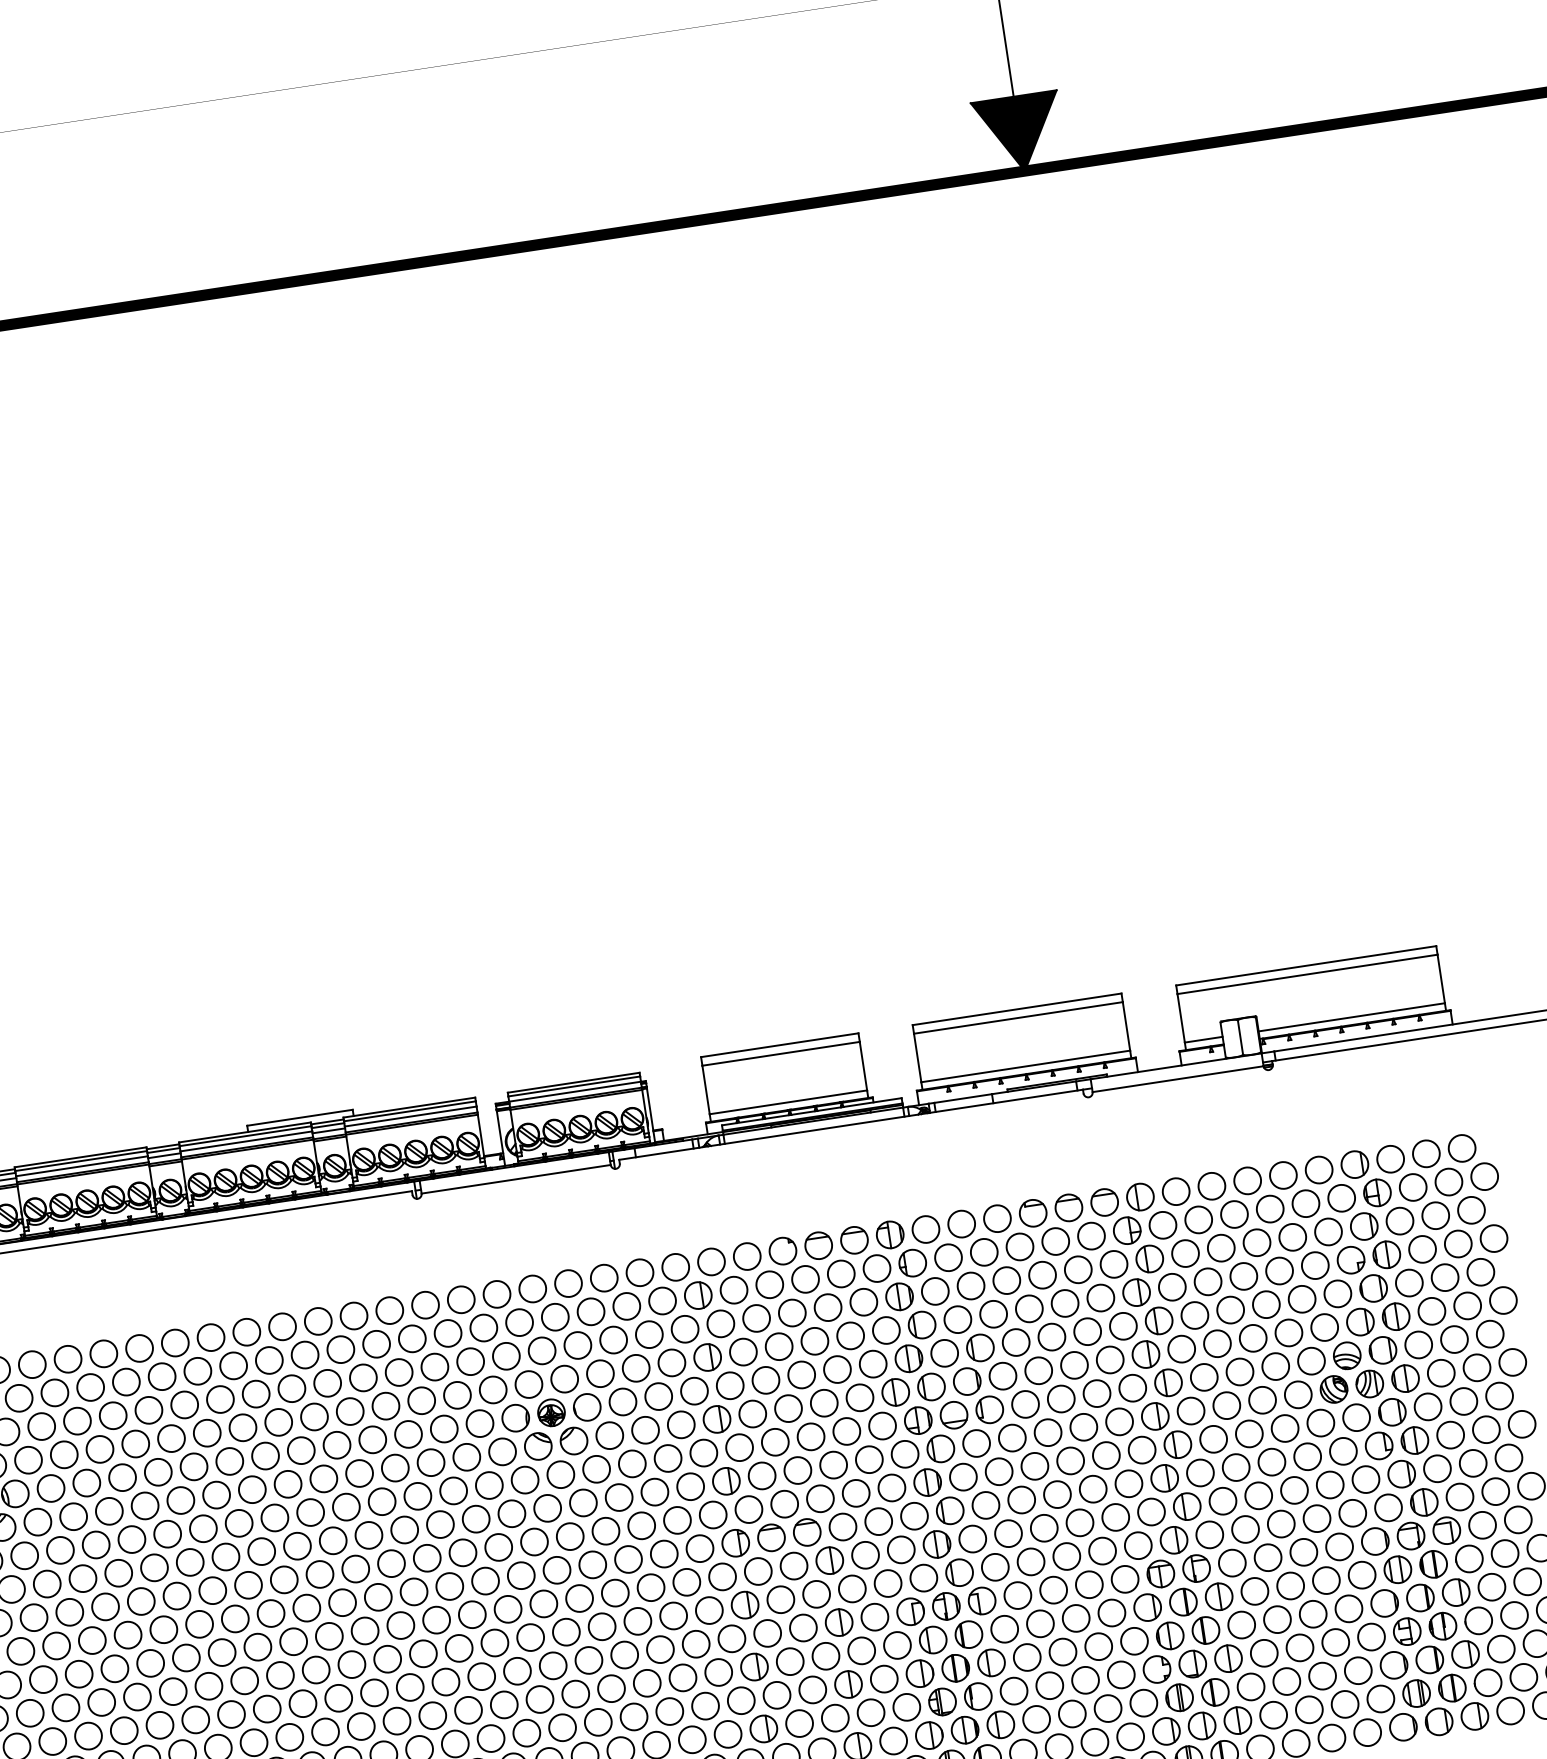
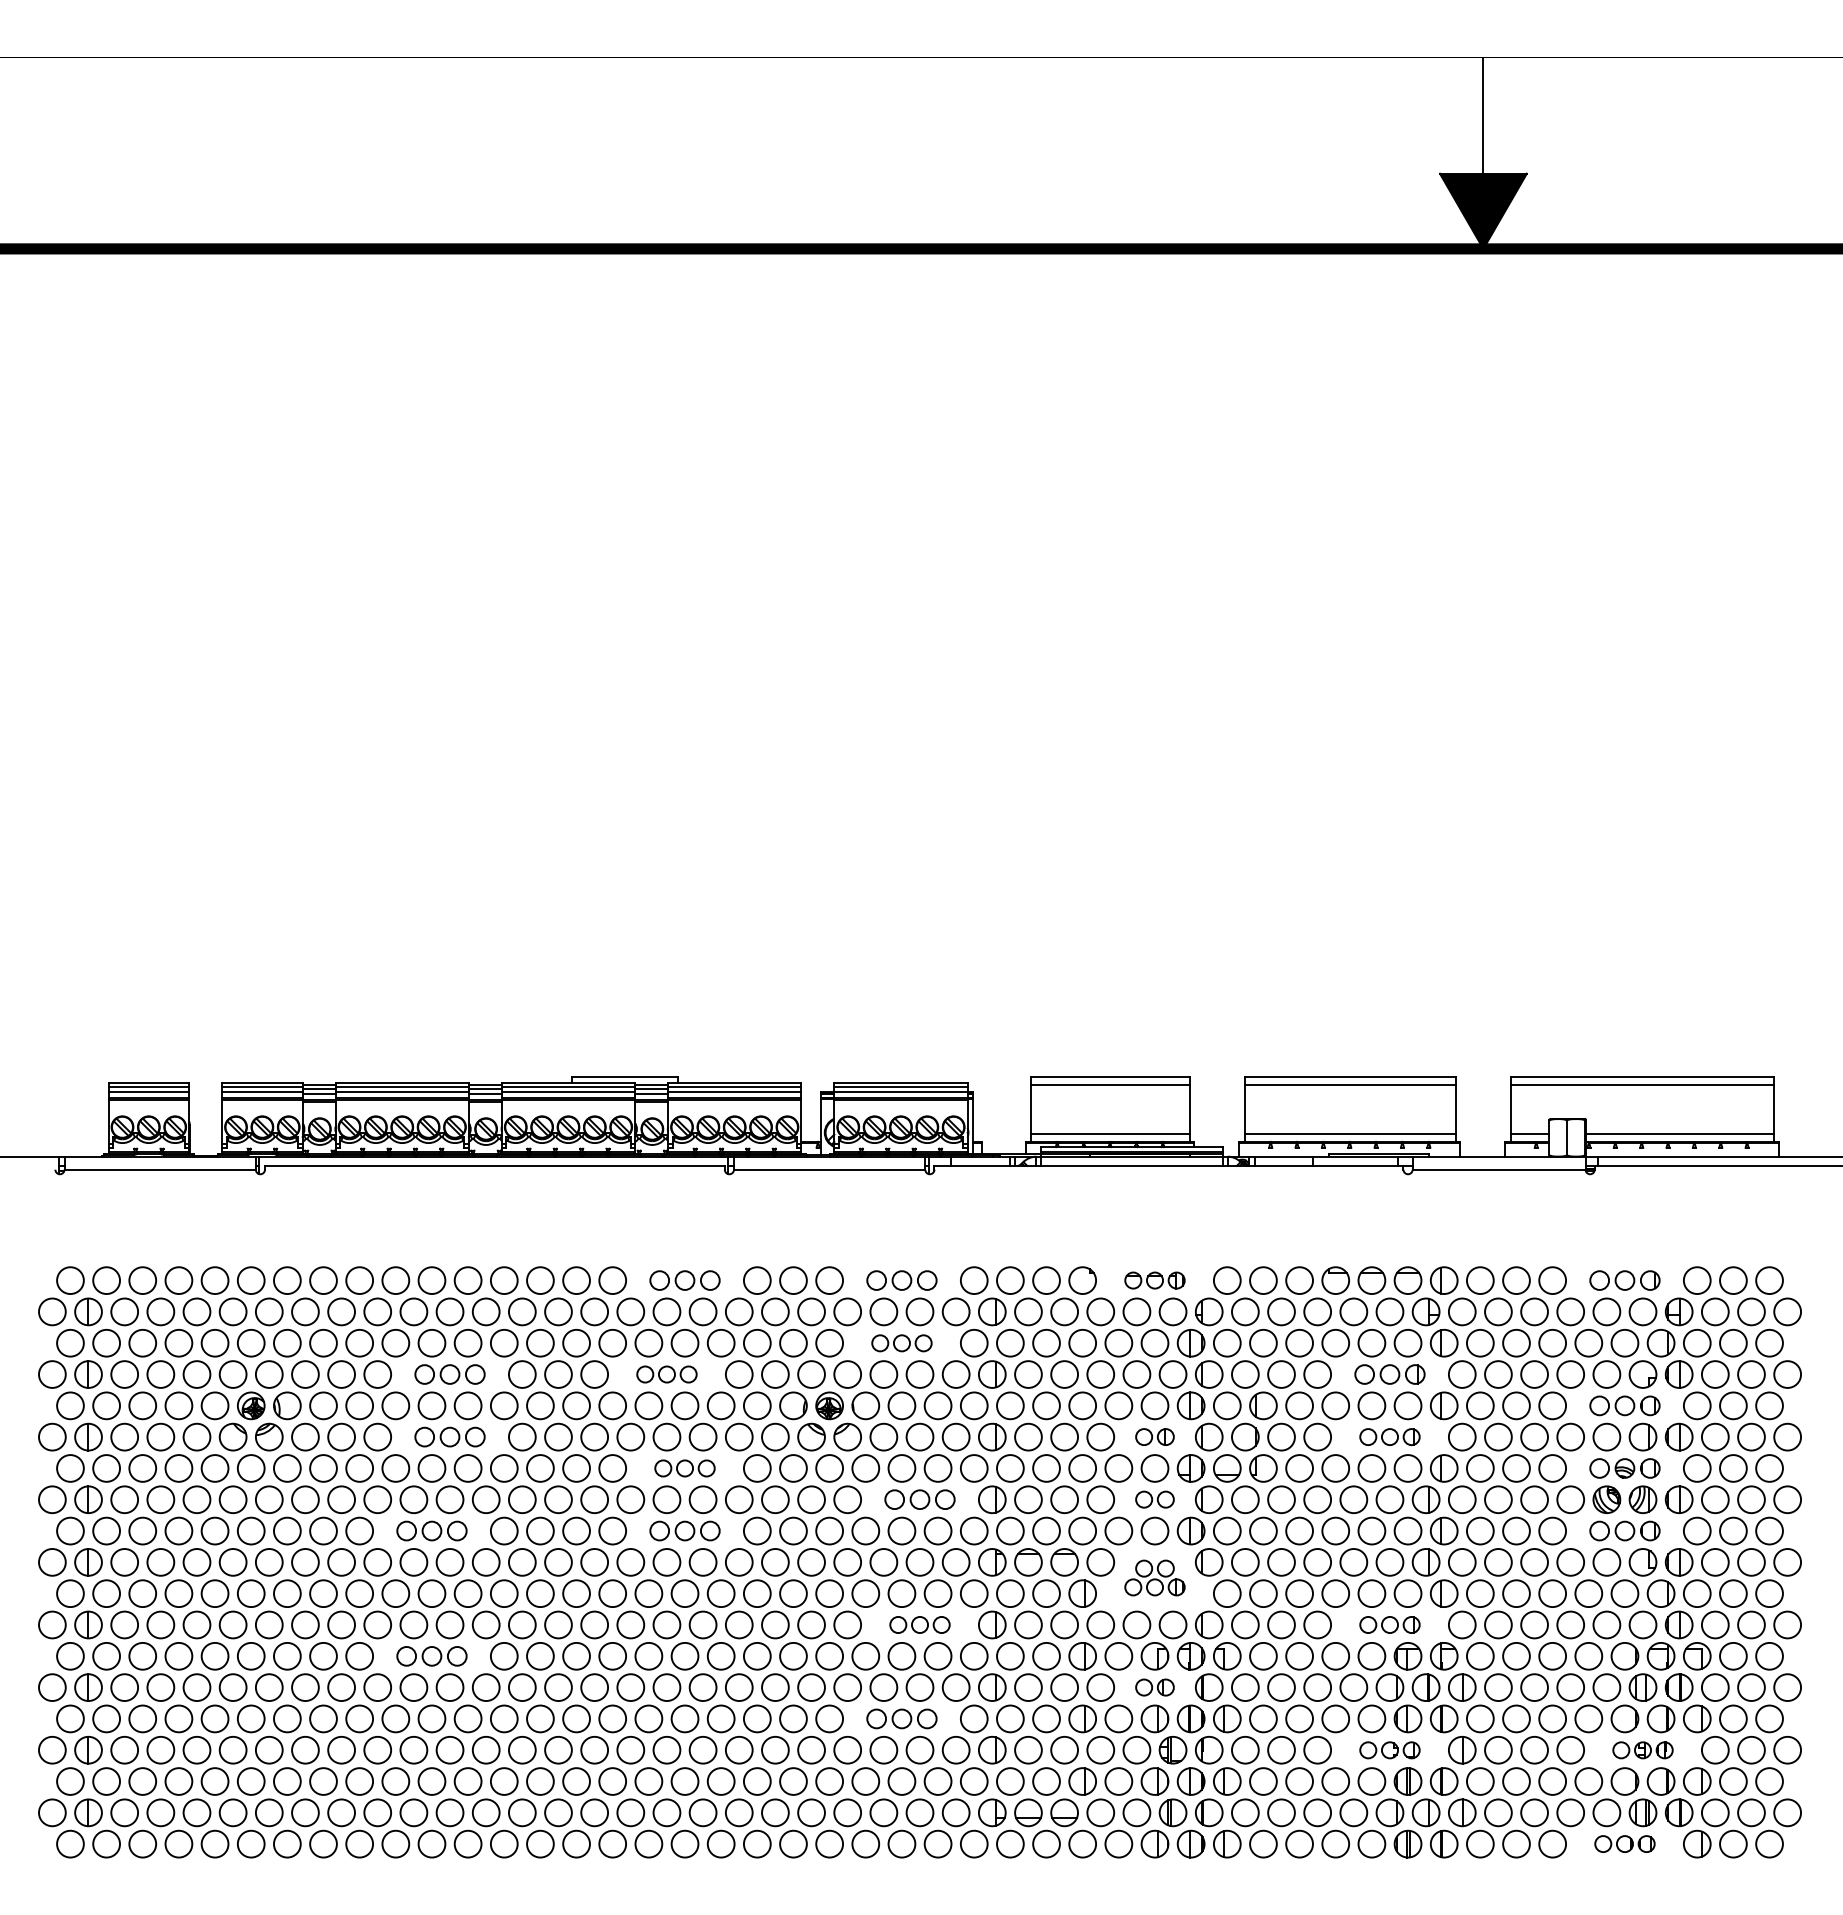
part: (1318, 1170) -> (1624, 1280), size x0.7
part: (853, 1240) -> (1154, 1280), size x0.6
part: (603, 1278) -> (901, 1280), size x0.7
part: (1337, 1293) -> (1624, 1405), size x0.7
part: (1100, 1298) -> (1389, 1374), size x0.7
part: (389, 1310) -> (684, 1280), size x0.7
part: (613, 1340) -> (901, 1343), size x0.6
part: (1346, 1355) -> (1624, 1468), size x0.7
part: (1109, 1359) -> (1389, 1436), size x0.6
part: (877, 1394) -> (1154, 1436), size x0.6
part: (385, 1406) -> (666, 1374), size x0.6
part: (1356, 1417) -> (1624, 1530), size x0.7
part: (170, 1438) -> (449, 1374), size x0.7
part: (886, 1456) -> (1154, 1499), size x0.6
part: (654, 1491) -> (919, 1499), size x0.7
part: (417, 1496) -> (684, 1468), size x0.6
part: (180, 1499) -> (449, 1436), size x0.7
part: (898, 1533) -> (1154, 1577), size x0.6
part: (1137, 1545) -> (1389, 1624), size x0.6
part: (426, 1557) -> (684, 1530), size x0.7
part: (176, 1595) -> (431, 1530), size x0.7
part: (673, 1615) -> (919, 1624), size x0.6
part: (1406, 1632) -> (1642, 1750), size x0.6
part: (914, 1642) -> (1154, 1687), size x0.6
part: (1156, 1669) -> (1389, 1750), size x0.6
part: (669, 1711) -> (901, 1718), size x0.7
part: (195, 1720) -> (431, 1656), size x0.7
part: (1402, 1726) -> (1624, 1843), size x0.6

